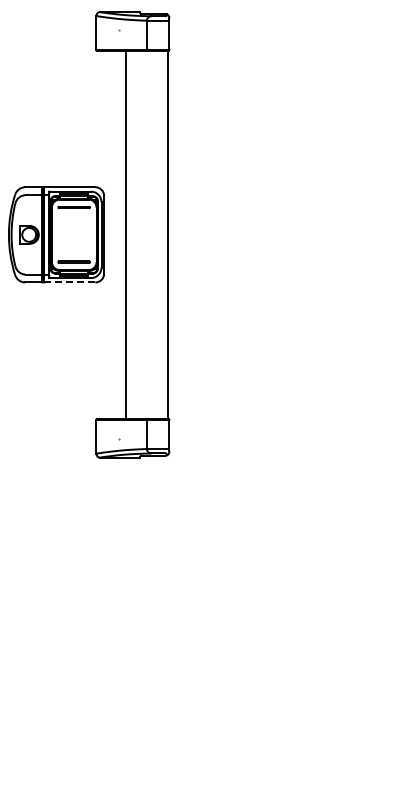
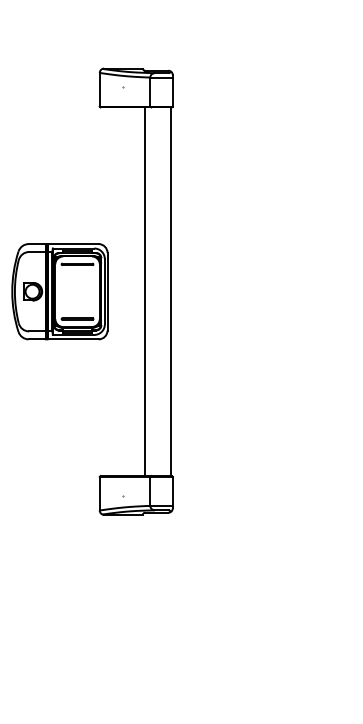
line: (125, 234) -> (144, 291), moved
line: (69, 282) -> (72, 339), dashed -> solid

